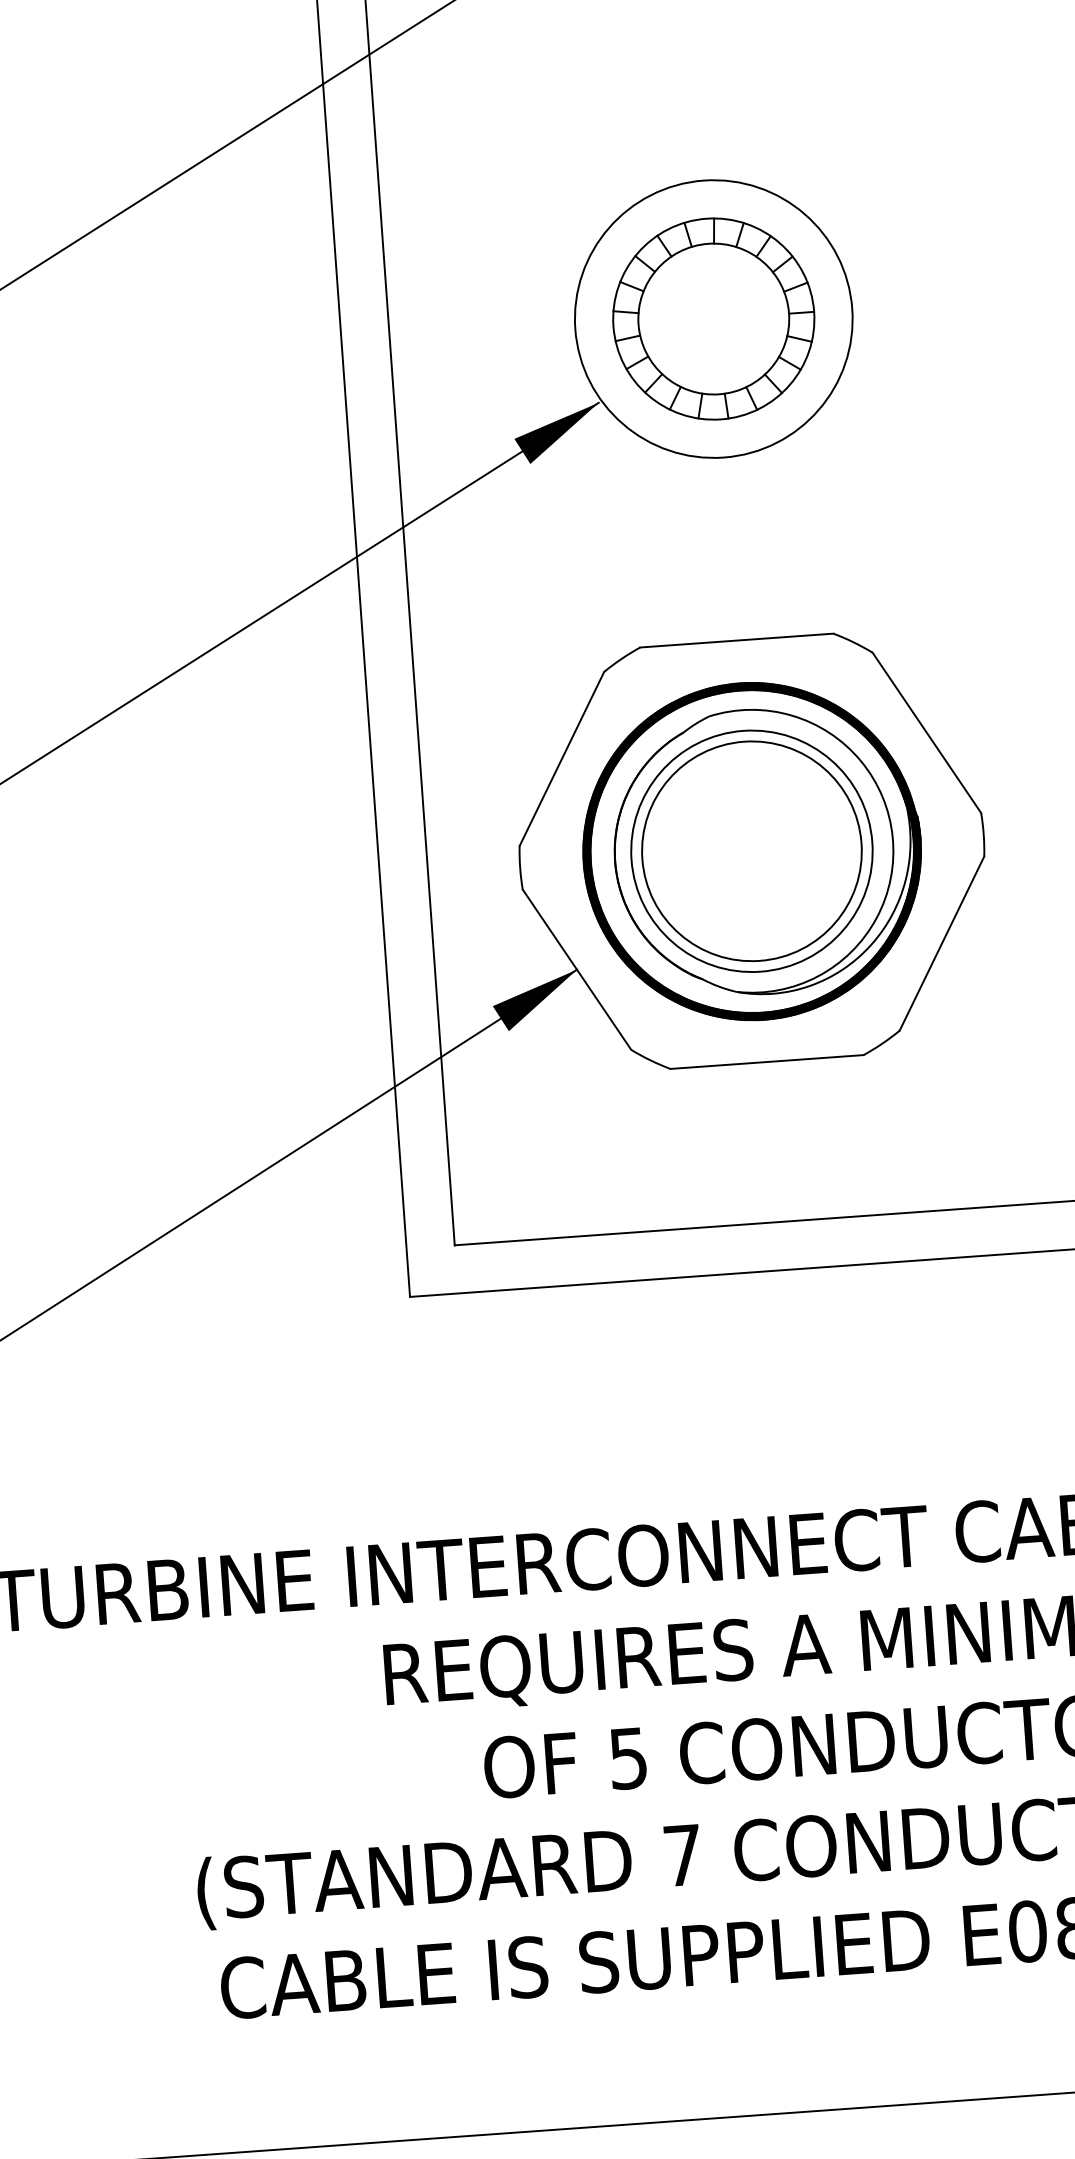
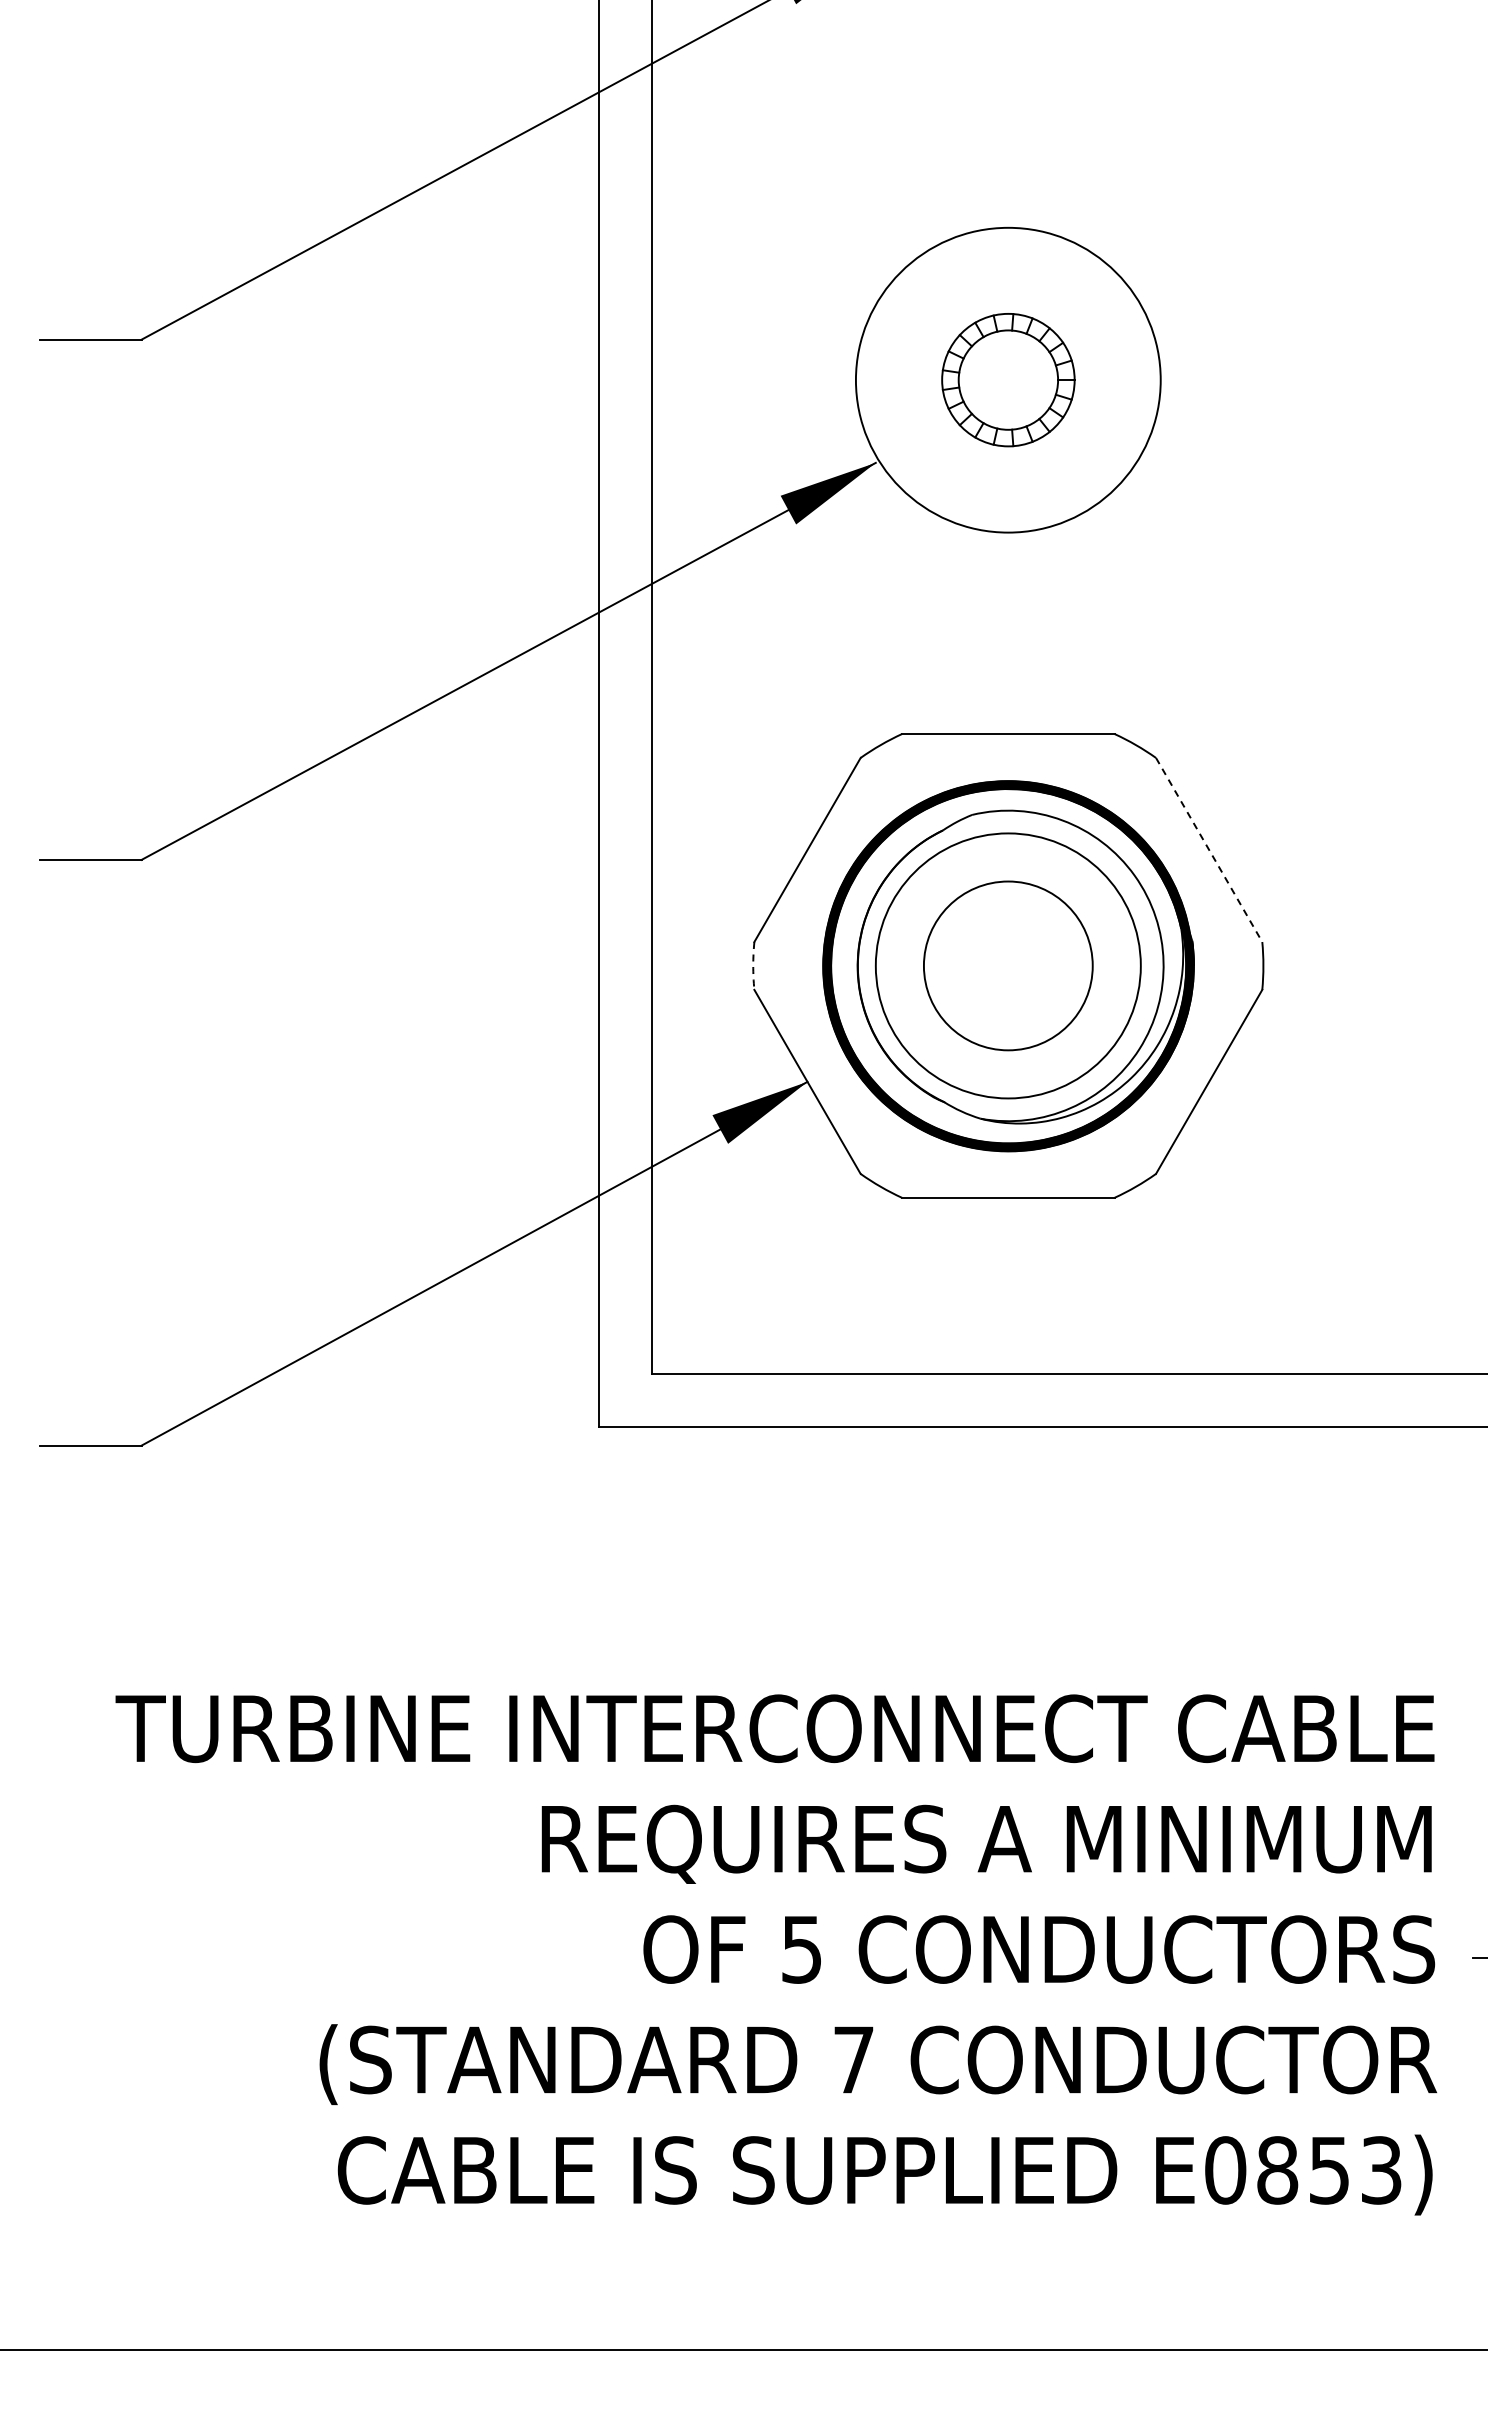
part: (713, 318) -> (1008, 379), size x0.6
line: (927, 733) -> (1209, 850), solid -> dashed
circle: (751, 850) -> (1007, 965), size x0.7
arc: (520, 867) -> (753, 965), solid -> dashed

